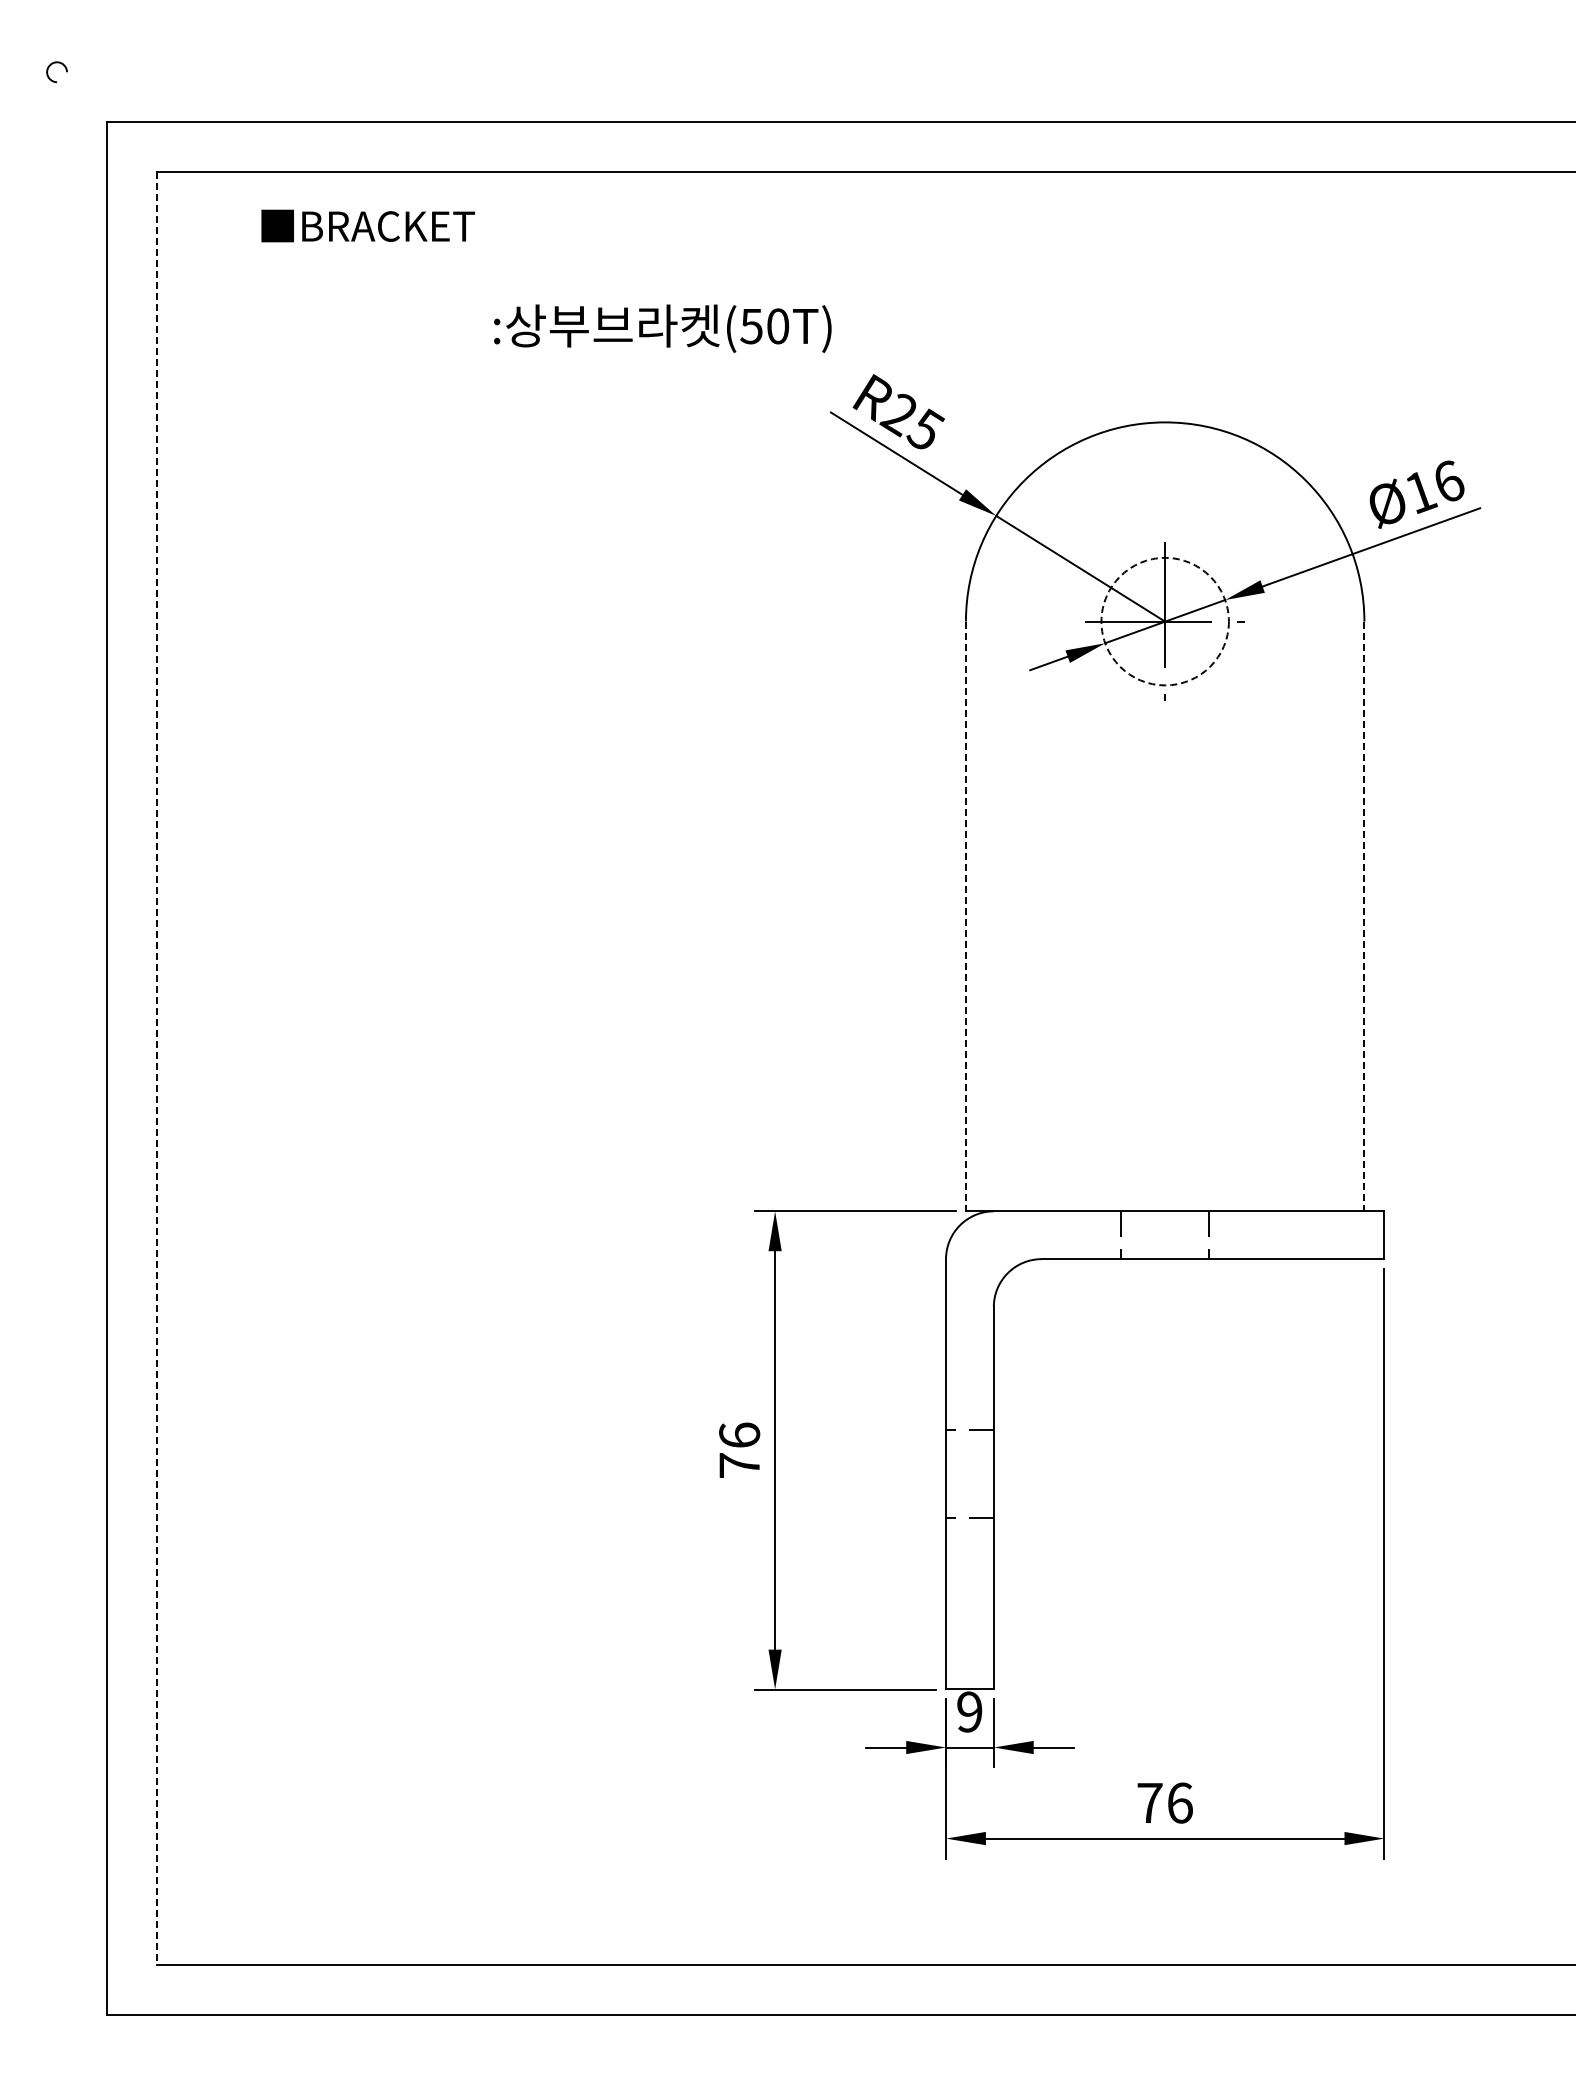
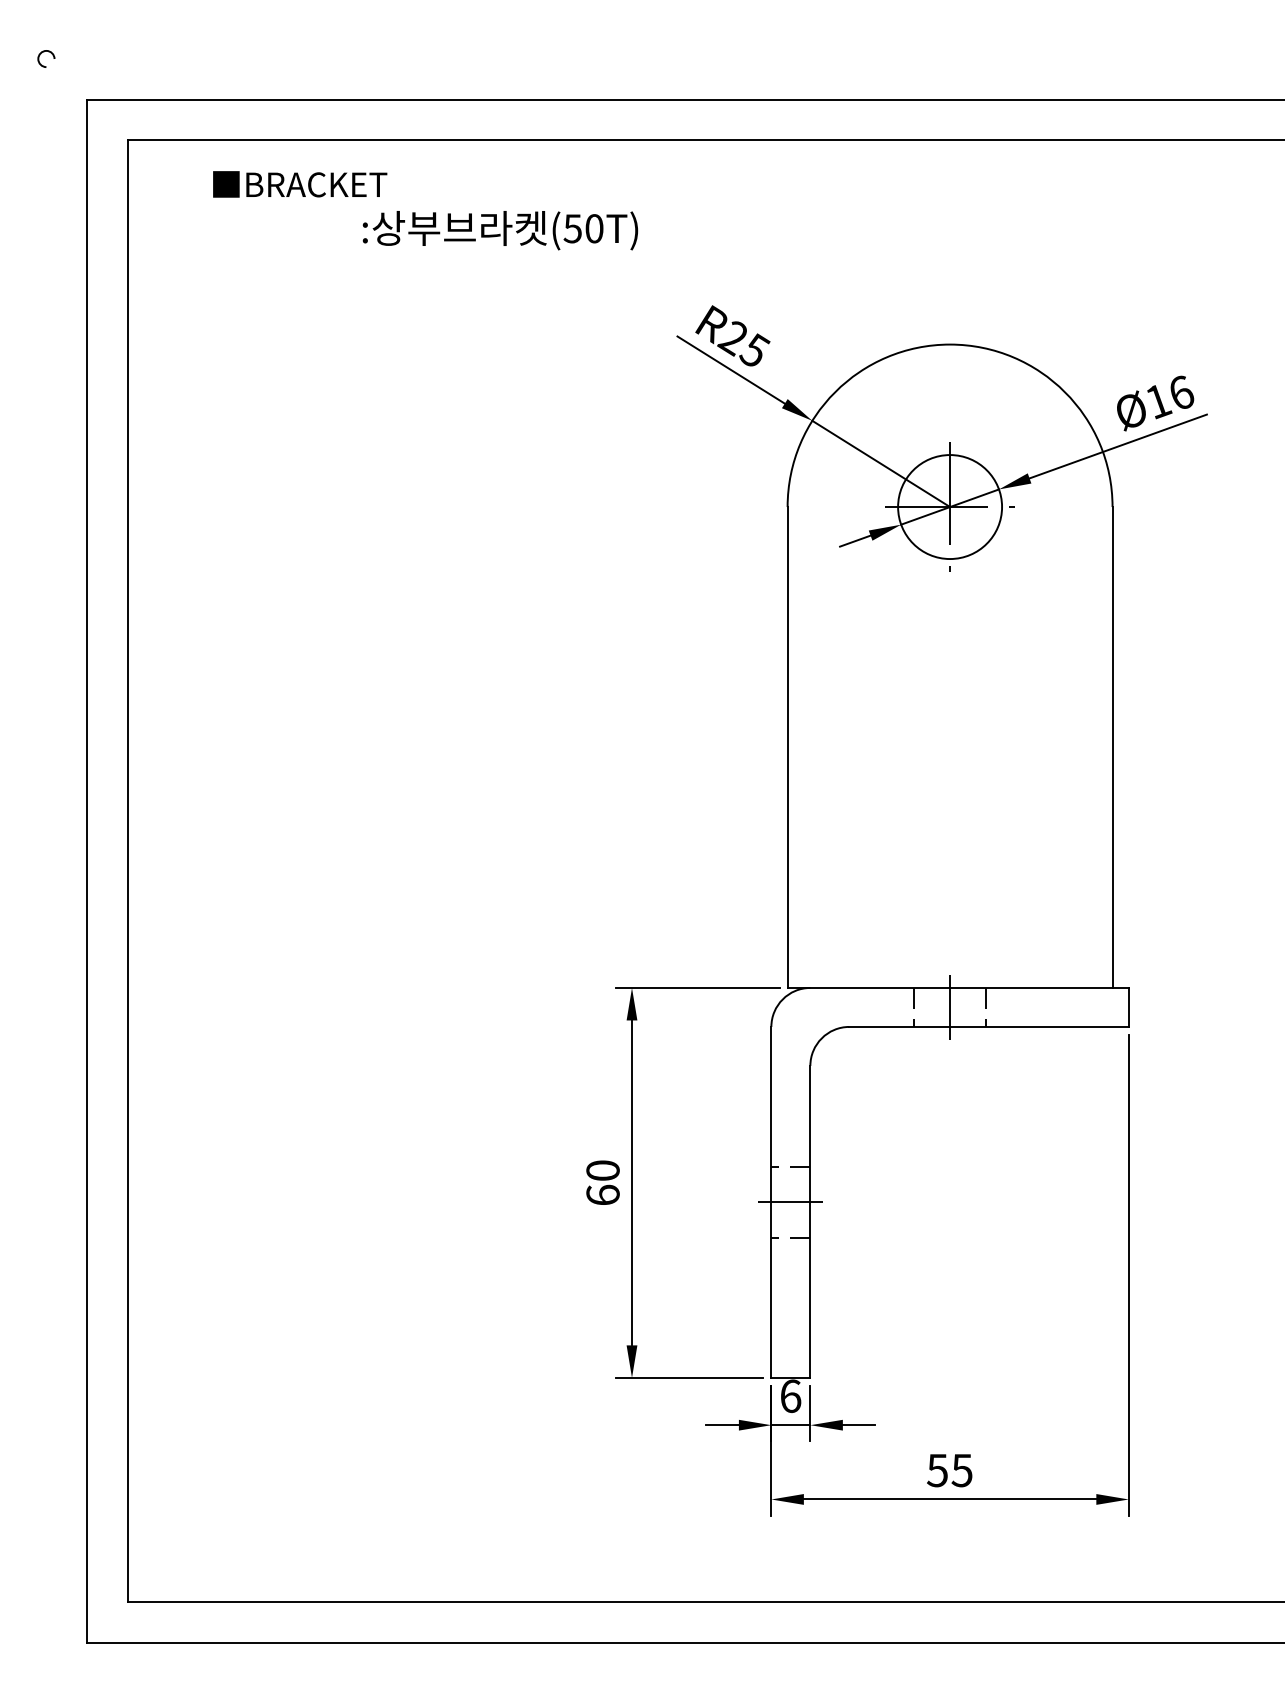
text: (662, 328) -> (500, 230), moved
circle: (1164, 621) -> (949, 506), dashed -> solid
line: (965, 916) -> (787, 747), dashed -> solid
line: (1364, 916) -> (1112, 747), dashed -> solid
line: (156, 1068) -> (127, 871), dashed -> solid
line: (1165, 1235) -> (950, 1007), added
text: (739, 1449) -> (602, 1182), 76 -> 60
line: (969, 1474) -> (790, 1202), added
text: (969, 1711) -> (790, 1395), 9 -> 6
text: (1164, 1802) -> (949, 1470), 76 -> 55

